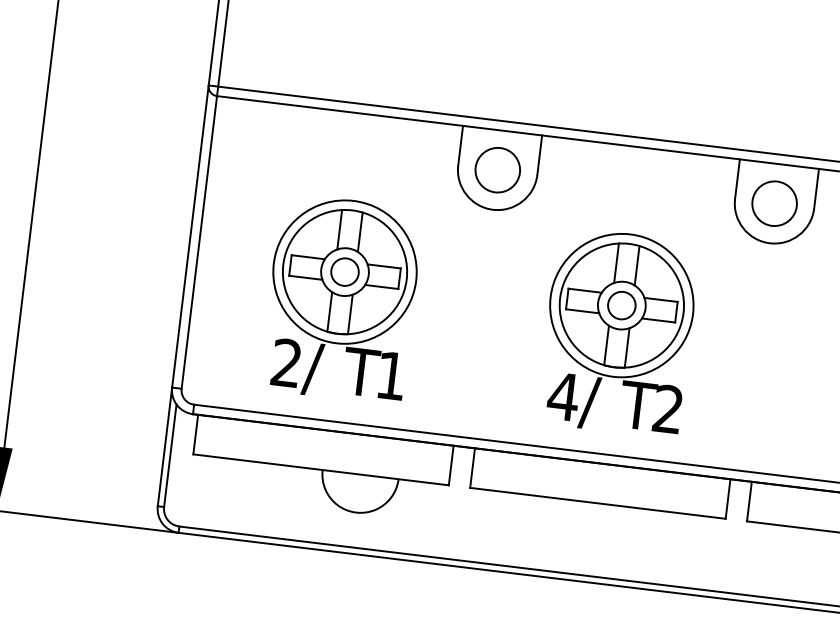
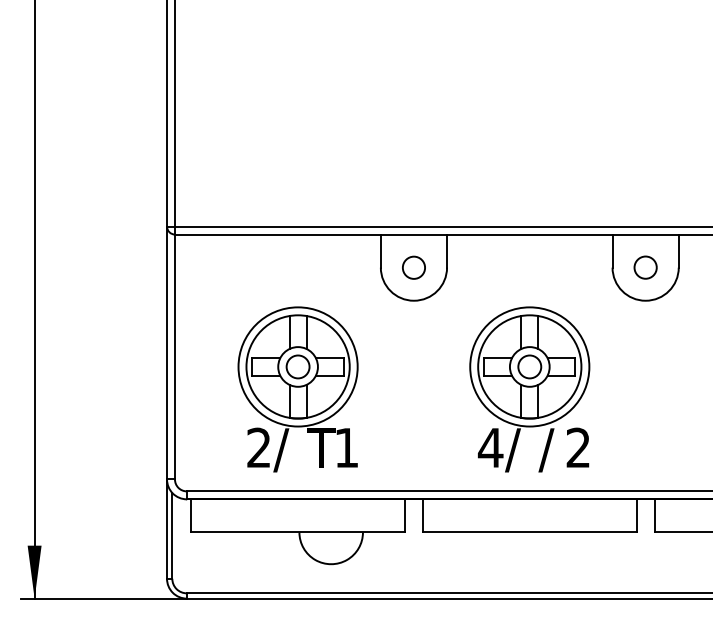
circle: (497, 169) -> (413, 267), size x0.6
circle: (774, 203) -> (645, 267), size x0.6
text: (636, 408) -> (552, 450), T -> /

